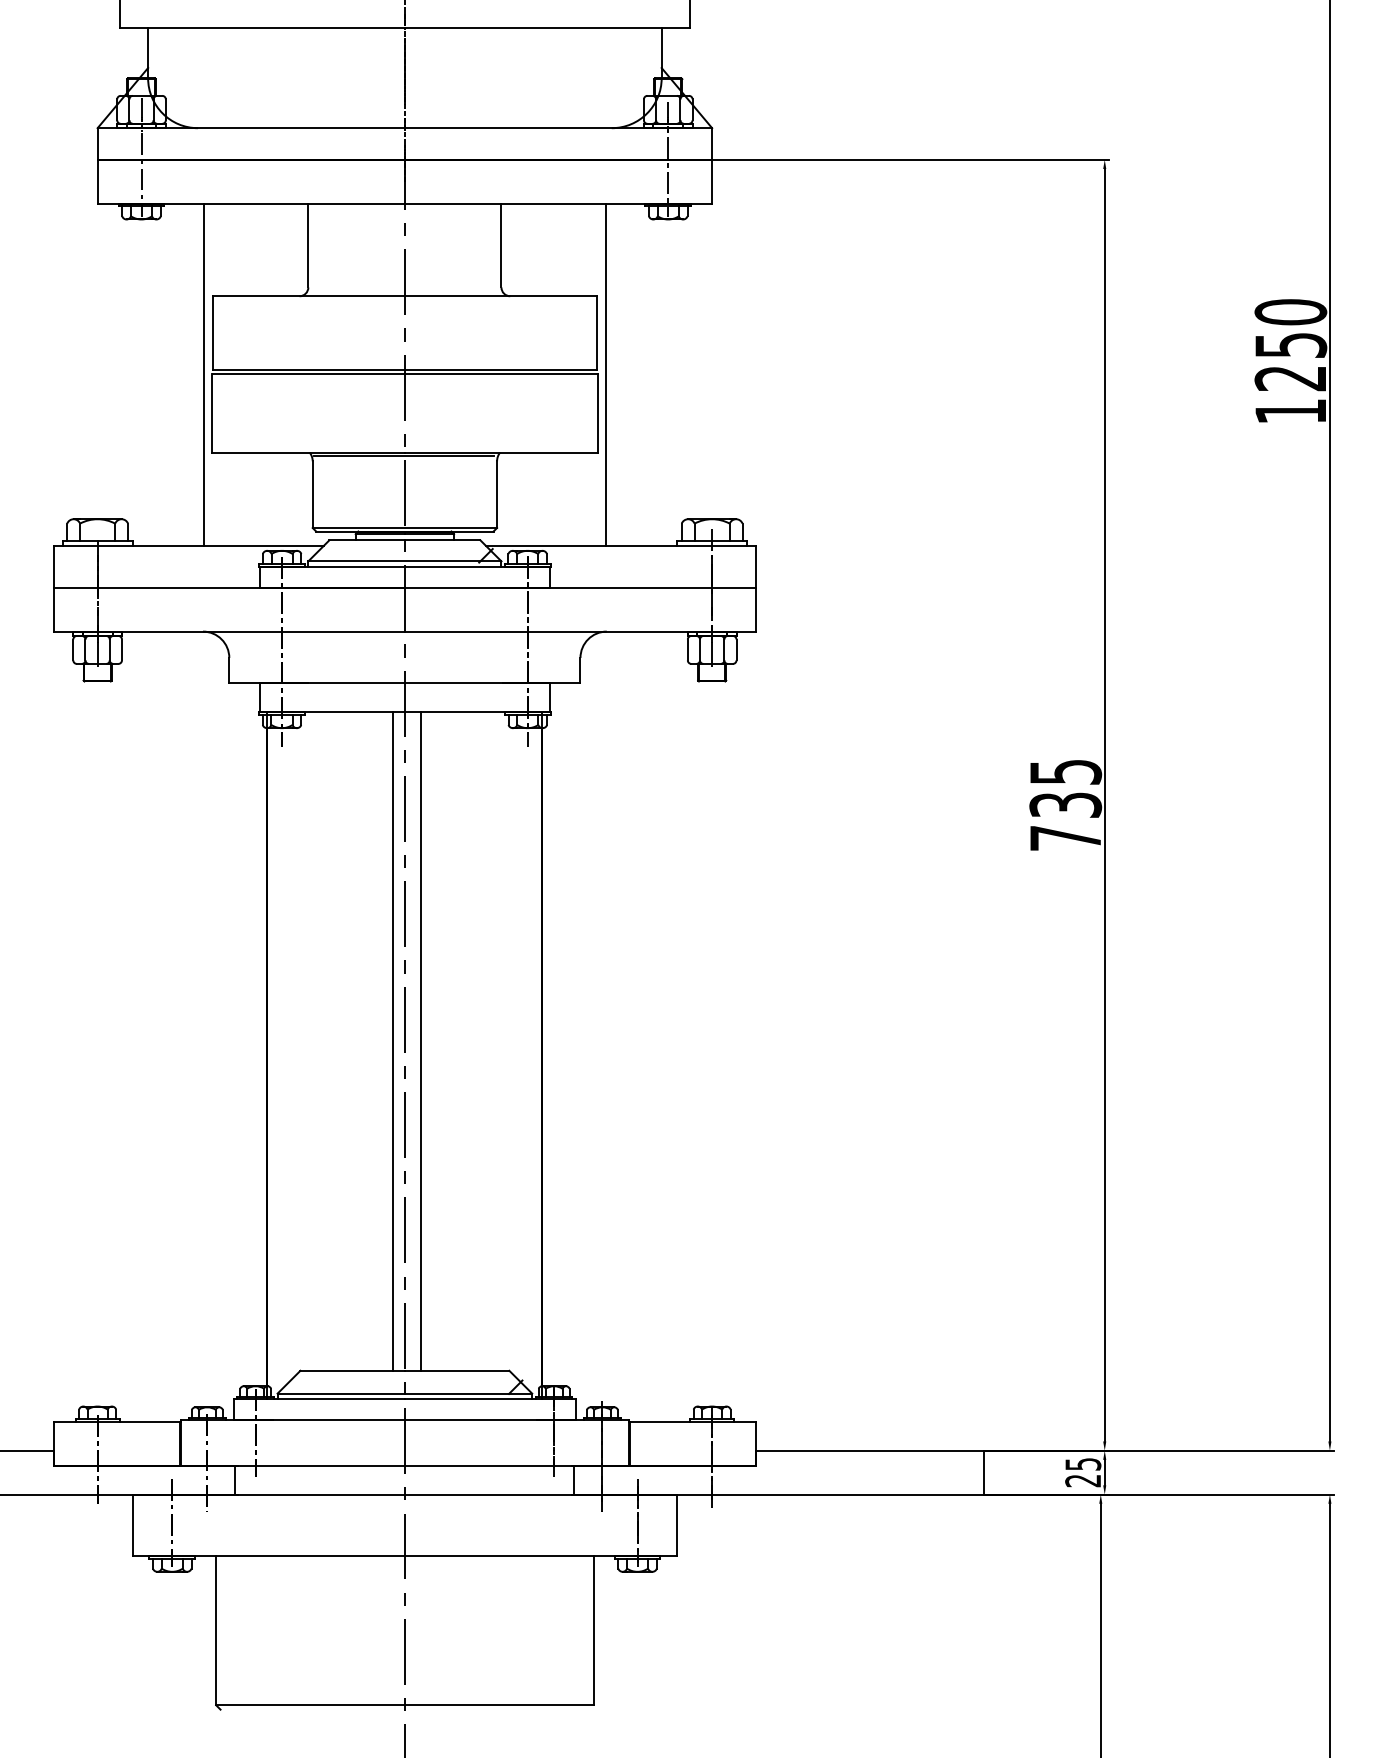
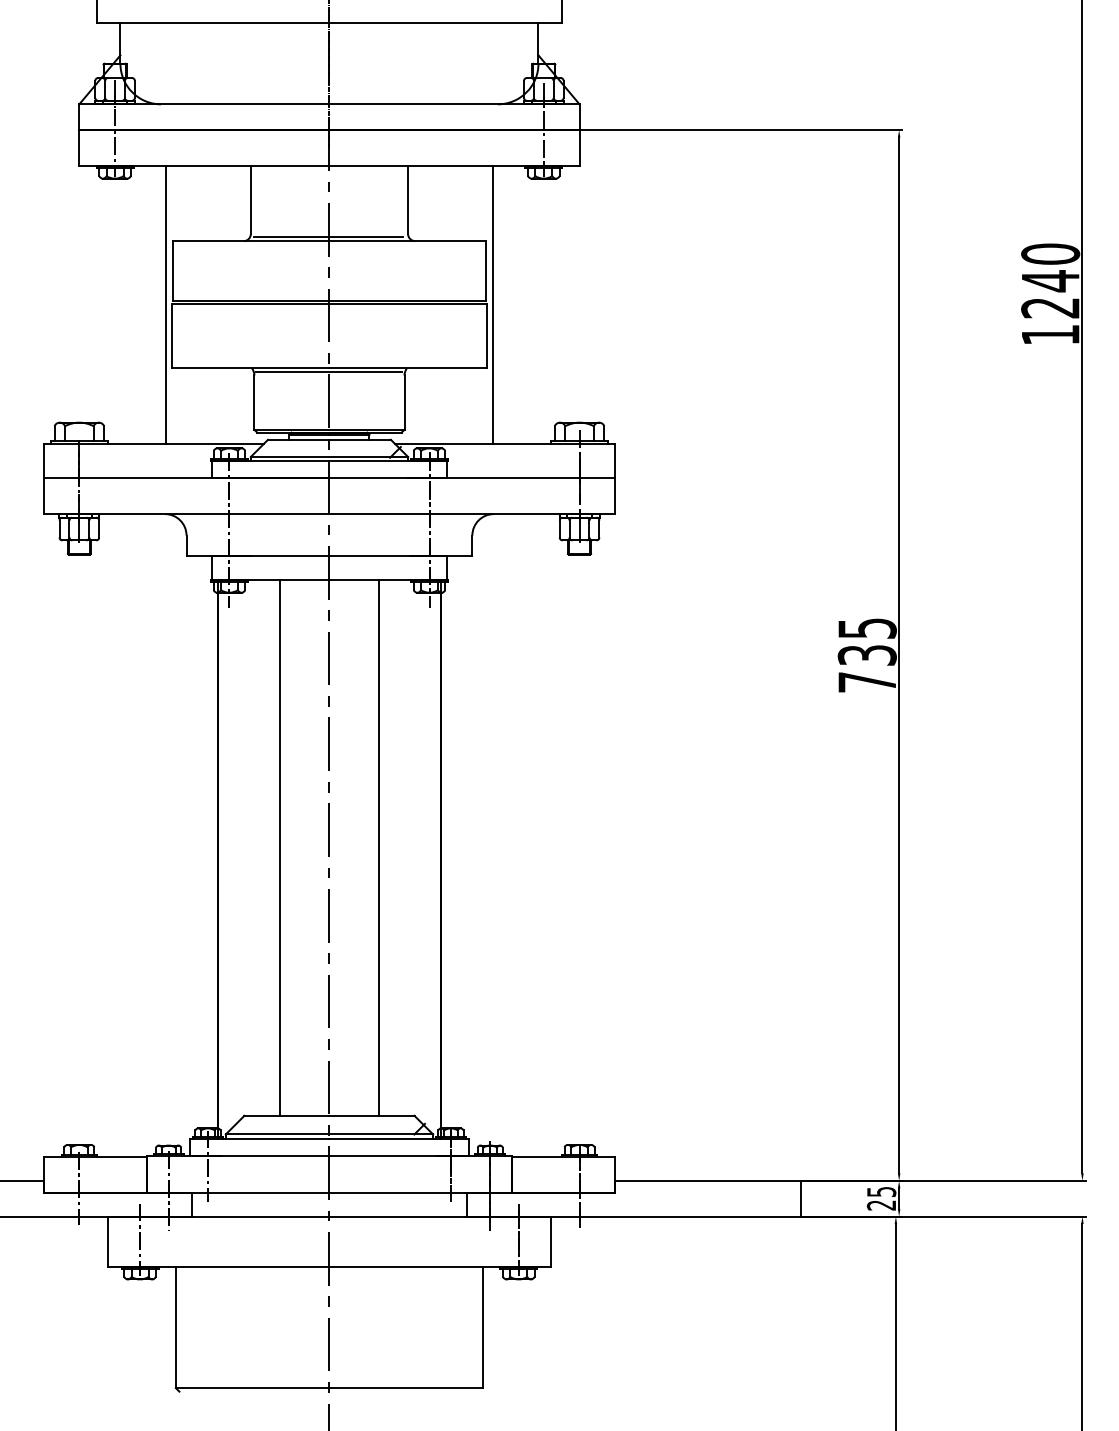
line: (403, 291) -> (328, 237), added
text: (1291, 345) -> (1051, 281), 1250 -> 1240
line: (393, 1041) -> (280, 847), moved
line: (421, 1041) -> (378, 847), moved

